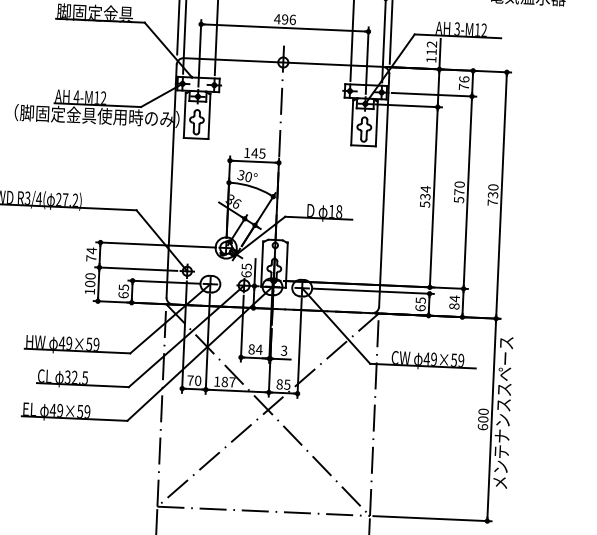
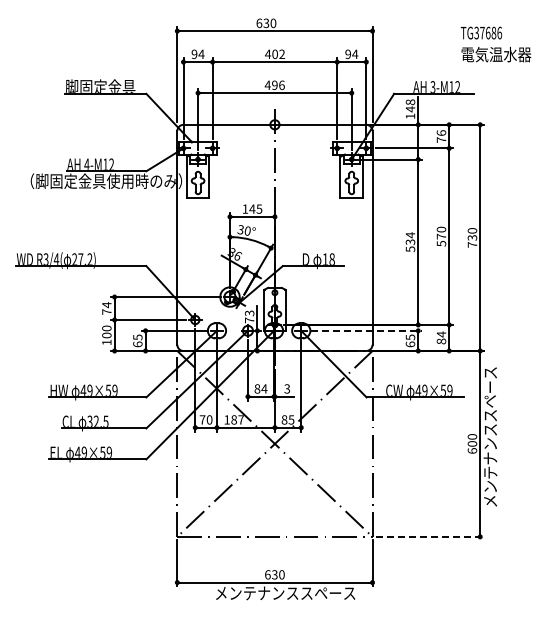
text: (431, 47) -> (410, 105), 112 -> 148
text: (246, 270) -> (249, 316), 65 -> 73
line: (373, 290) -> (366, 330), solid -> dashed
line: (433, 518) -> (430, 536), solid -> dashed

